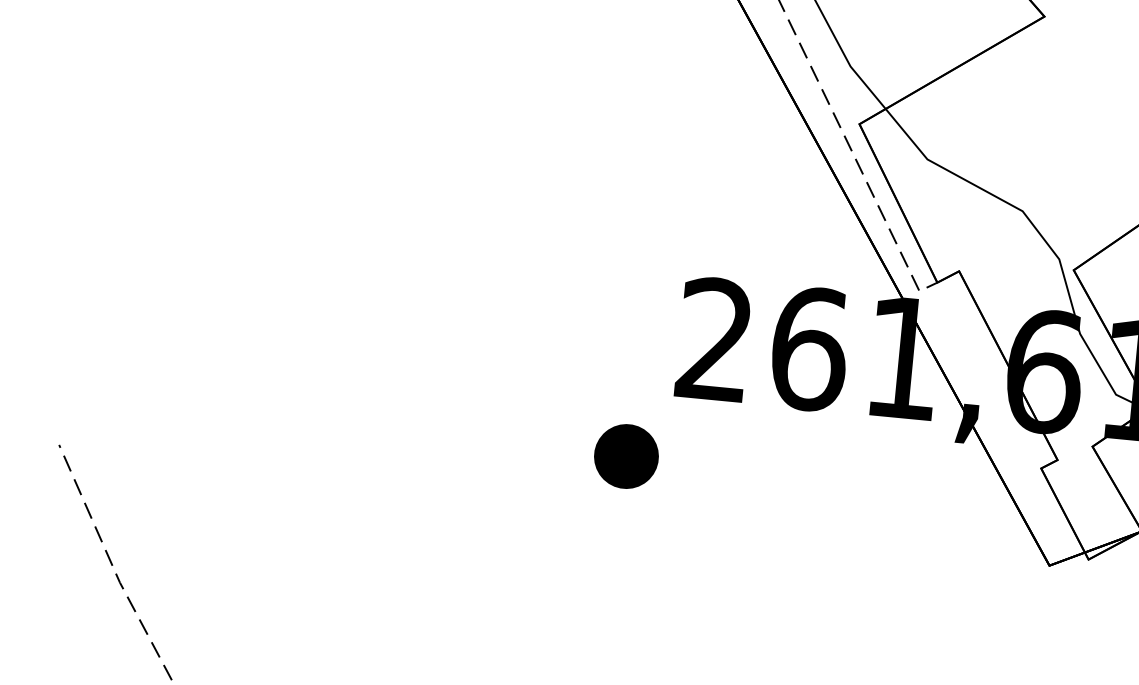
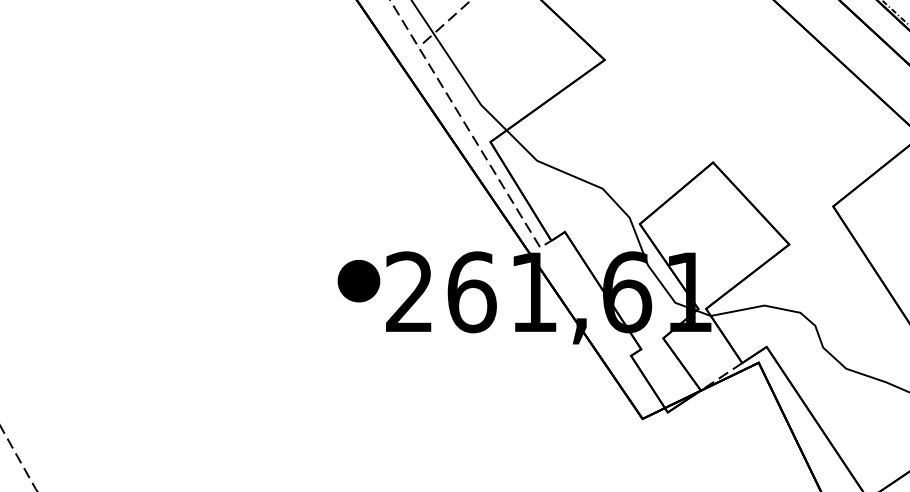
part: (625, 456) -> (358, 281), moved

